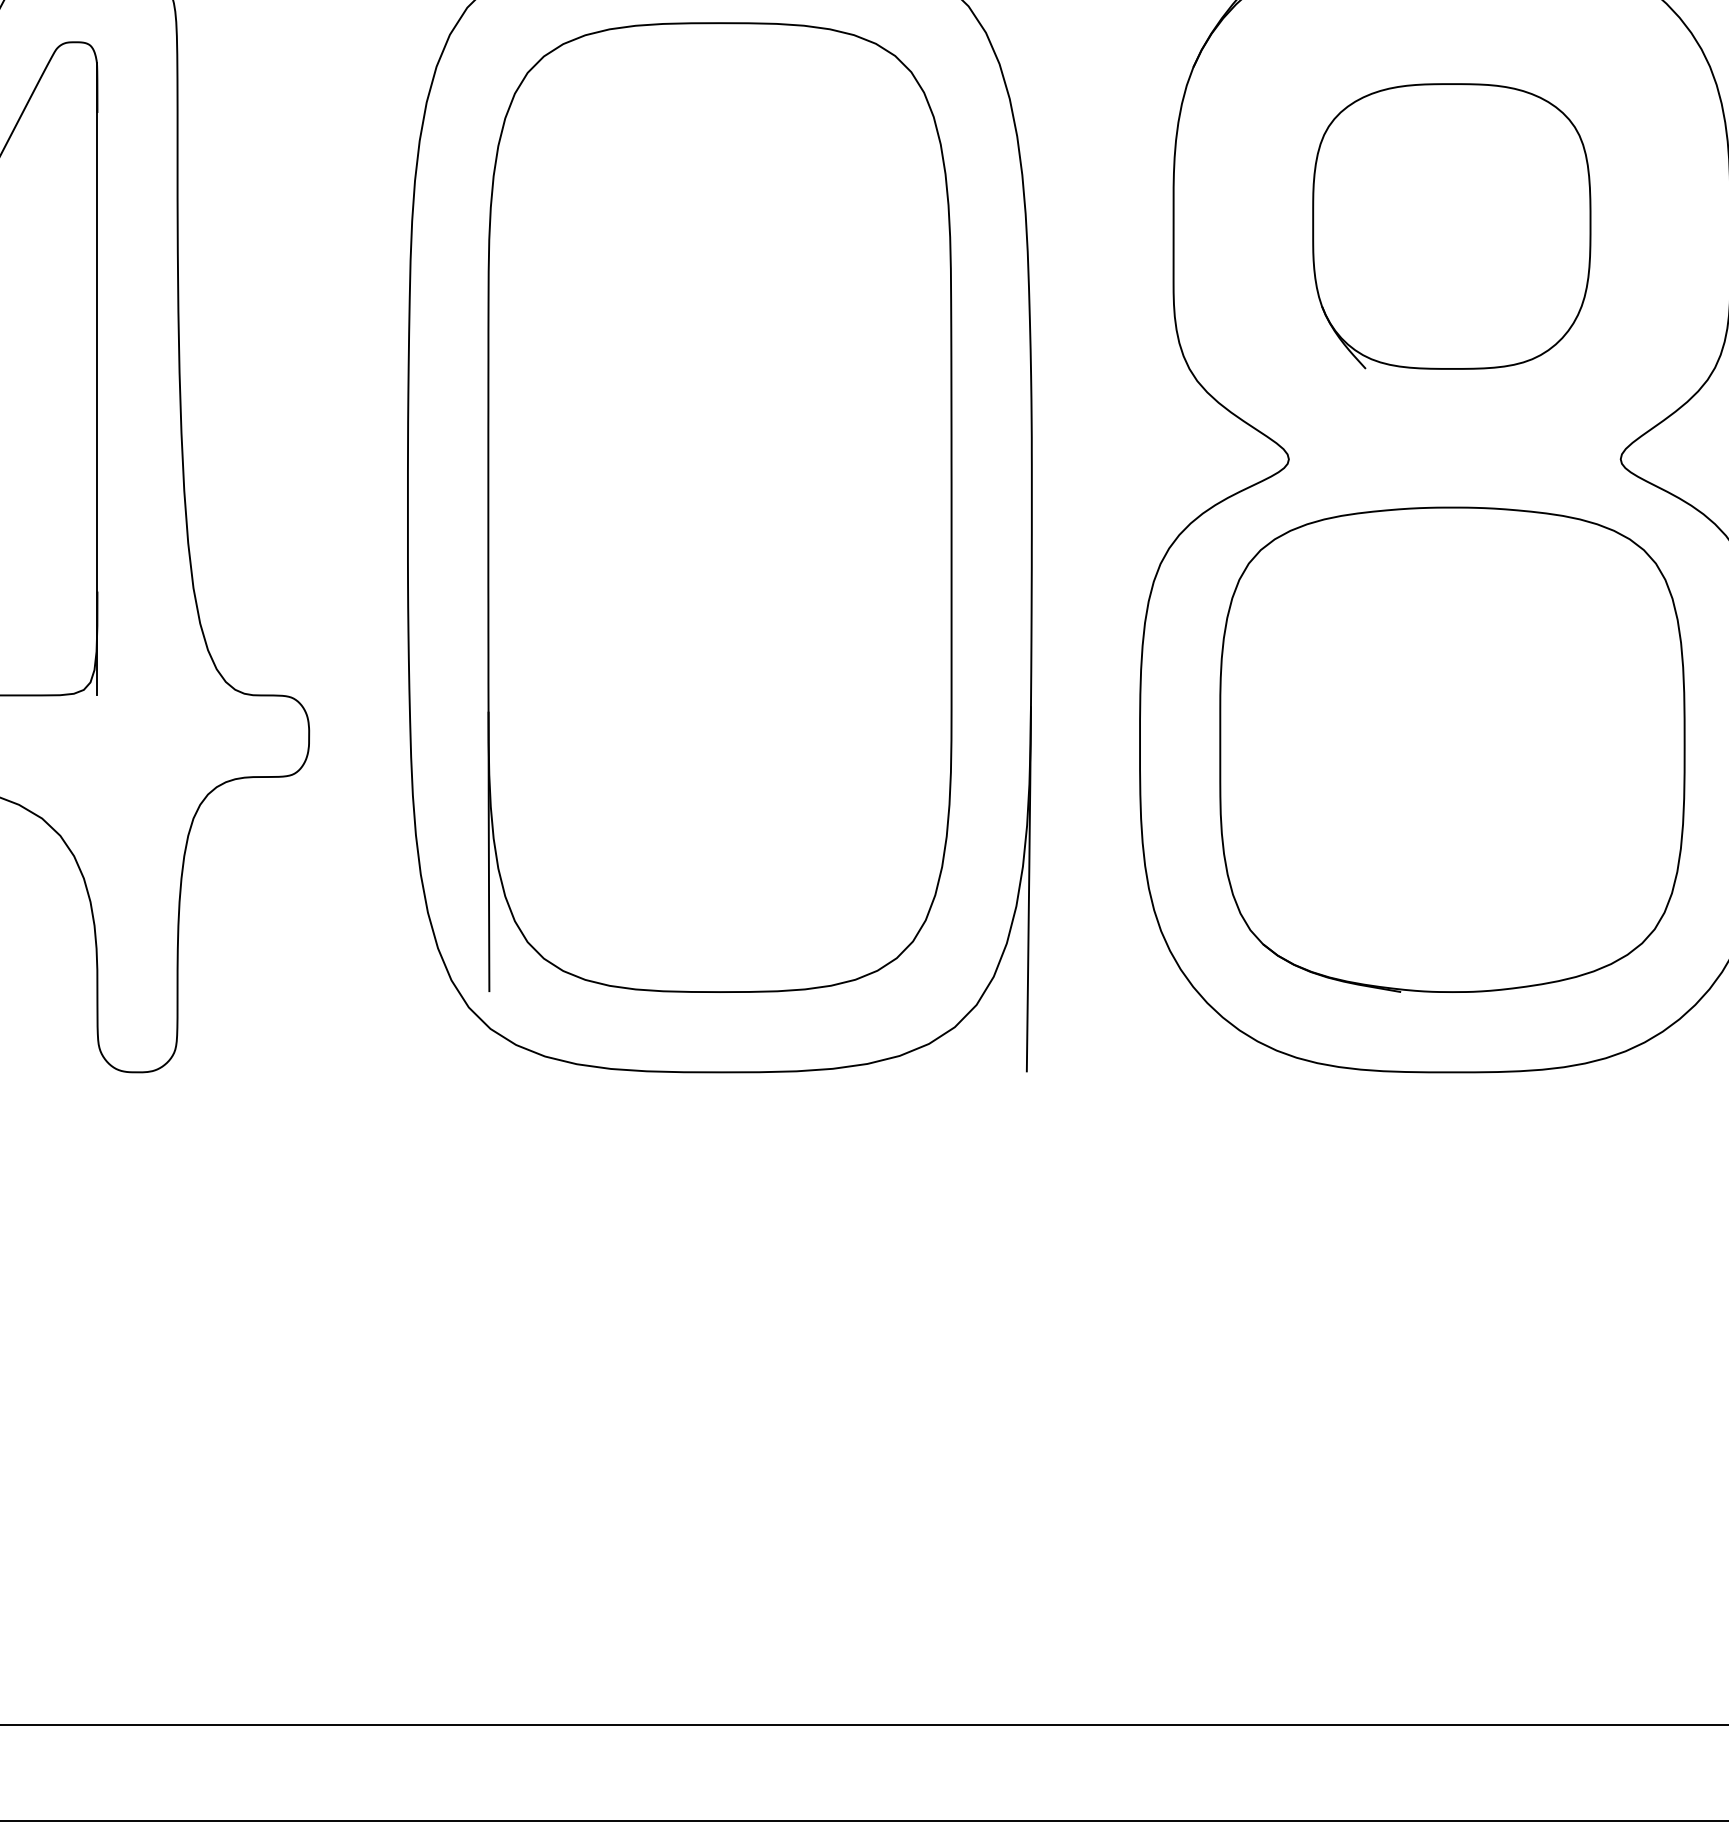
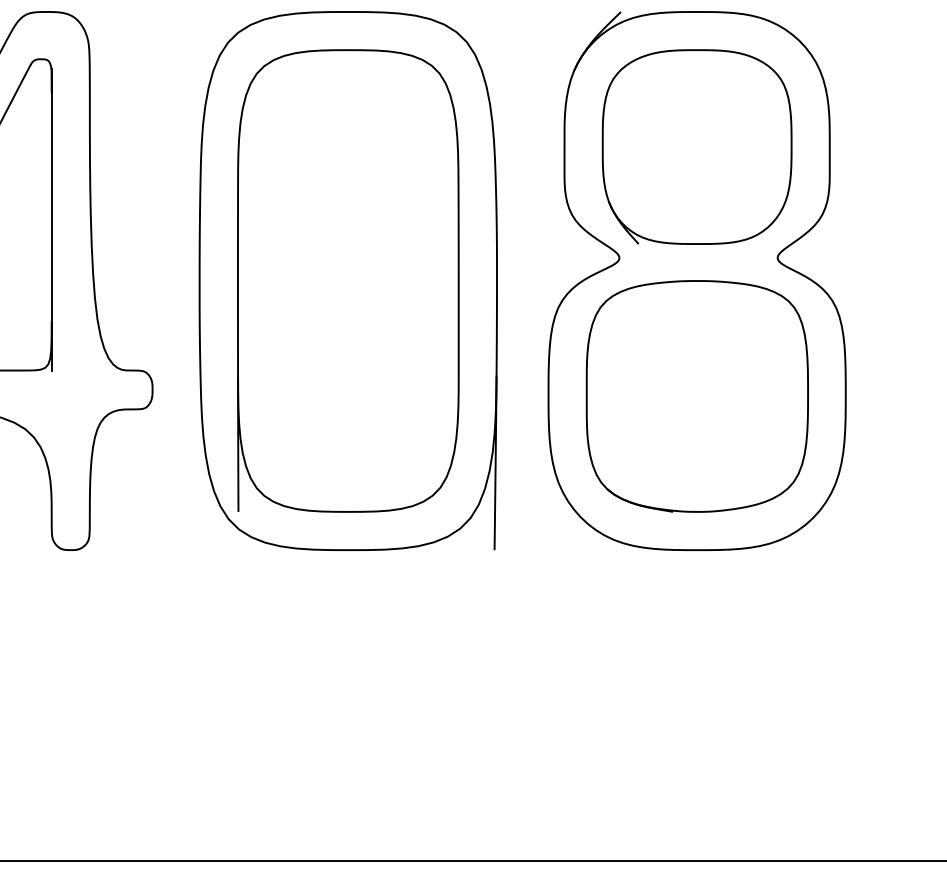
part: (1450, 225) -> (696, 146), size x1.43

